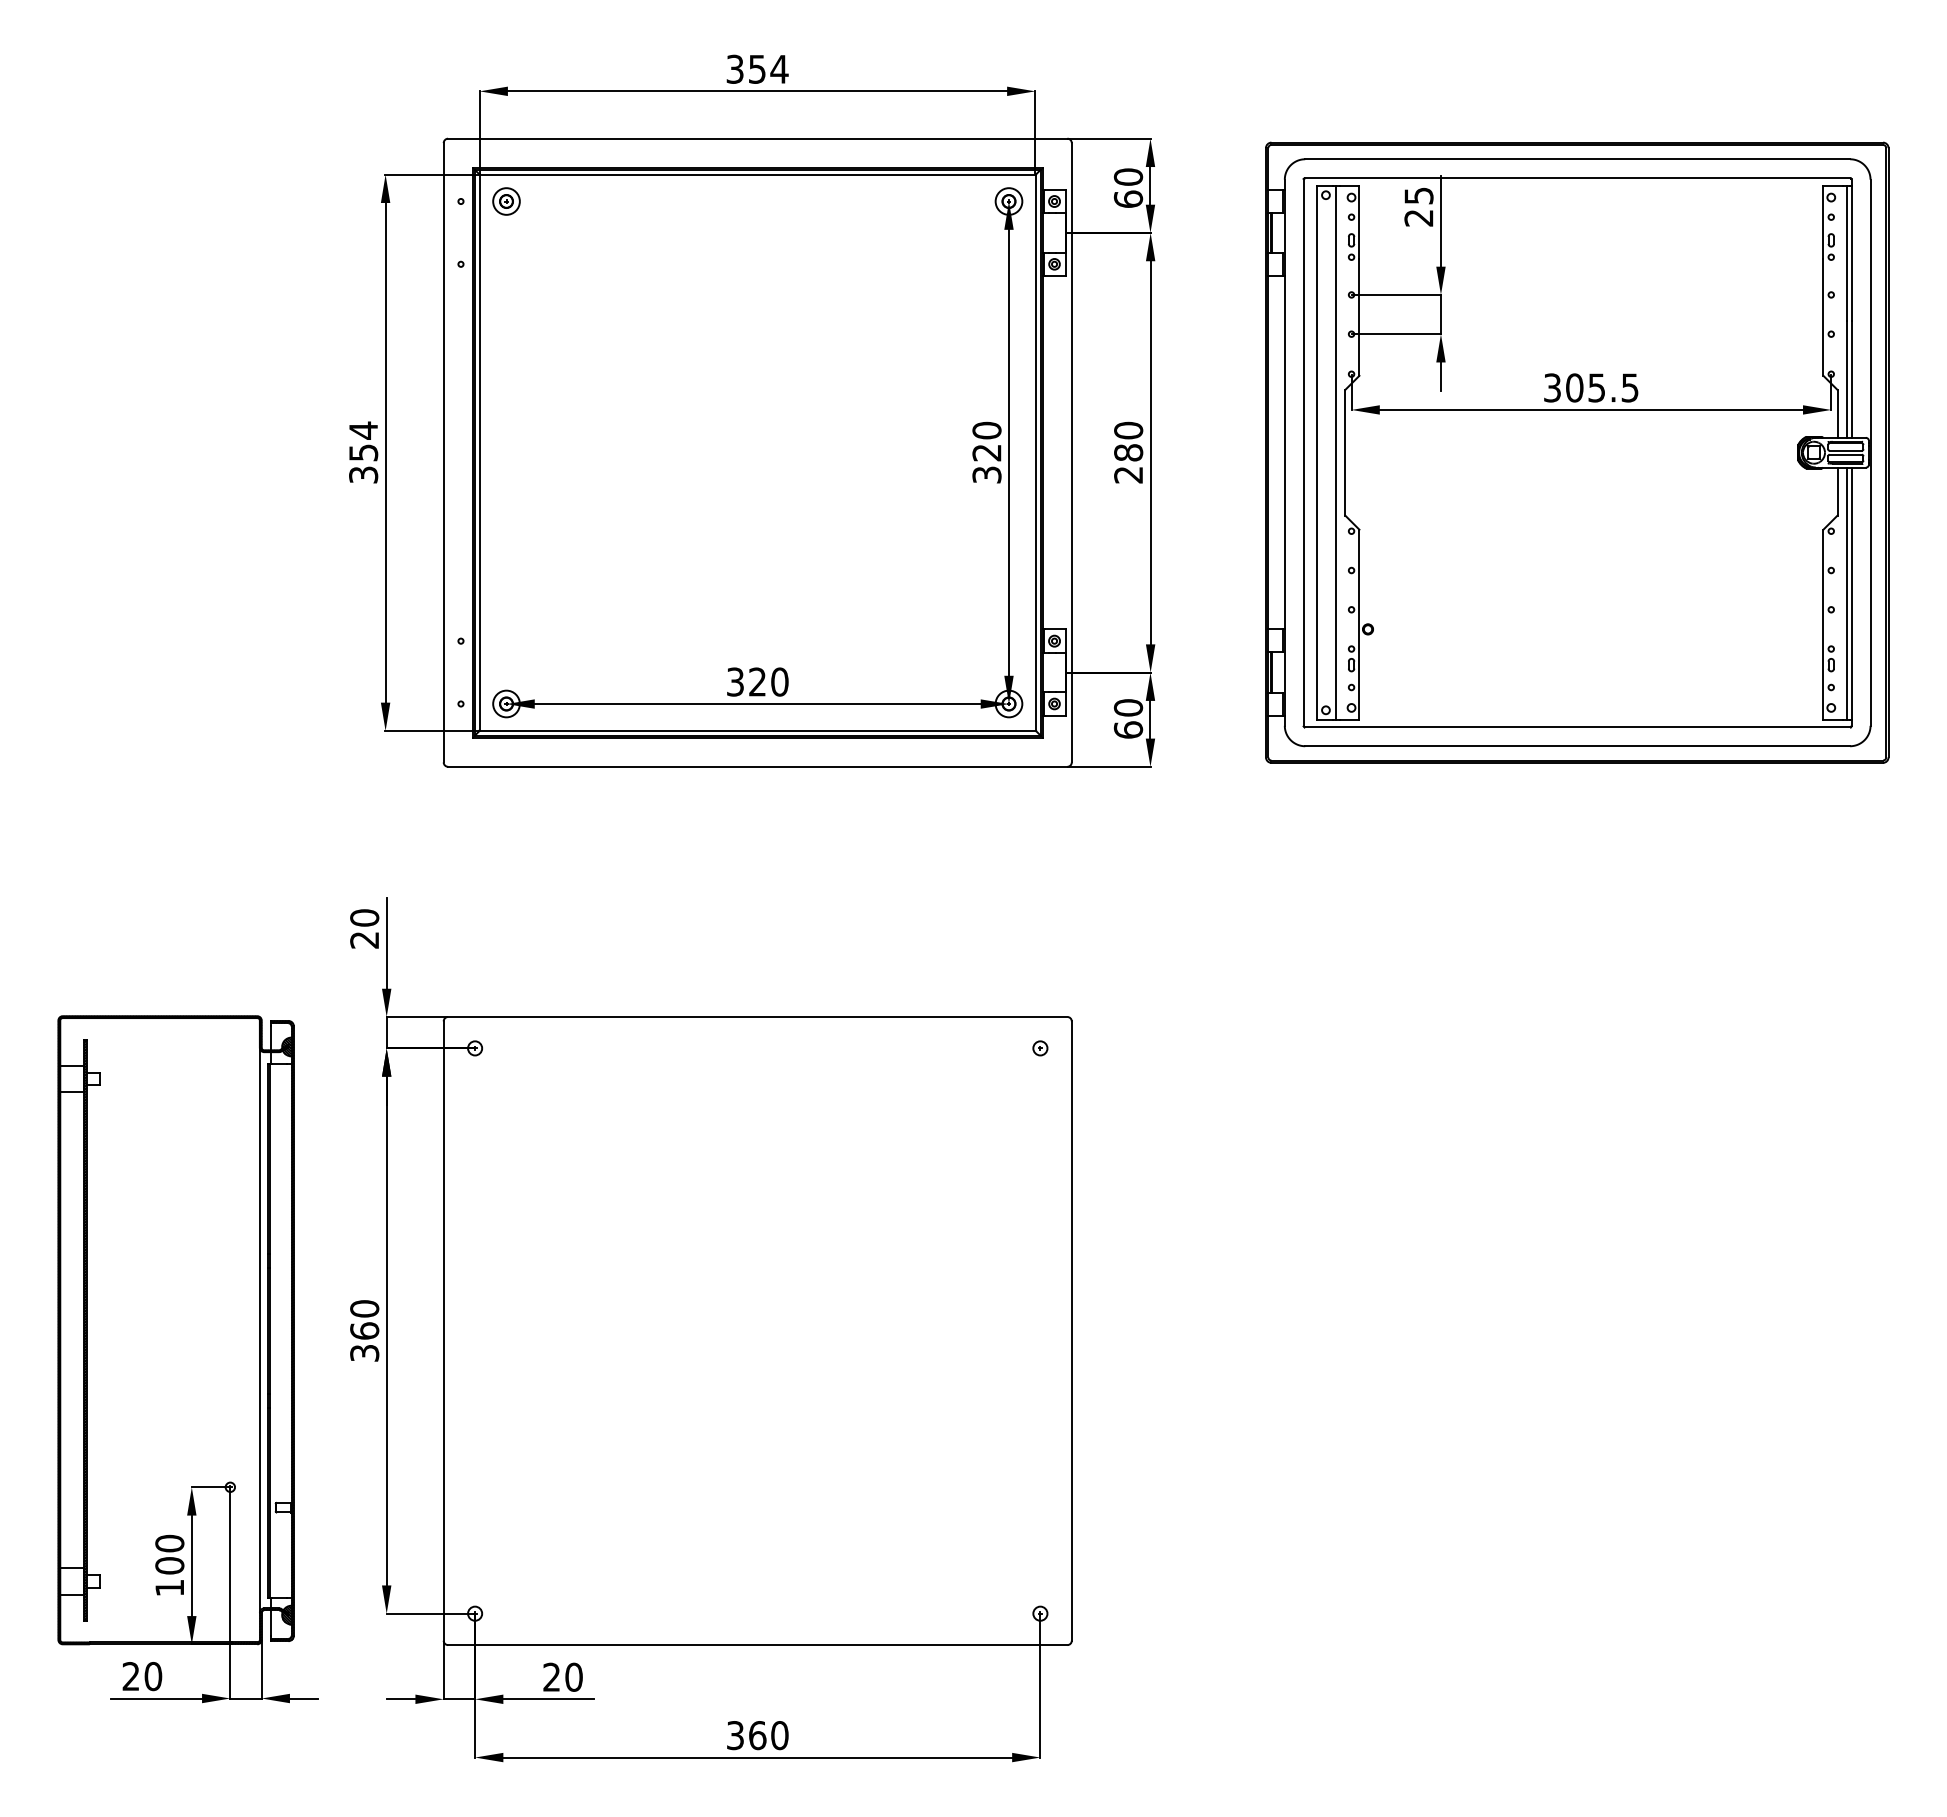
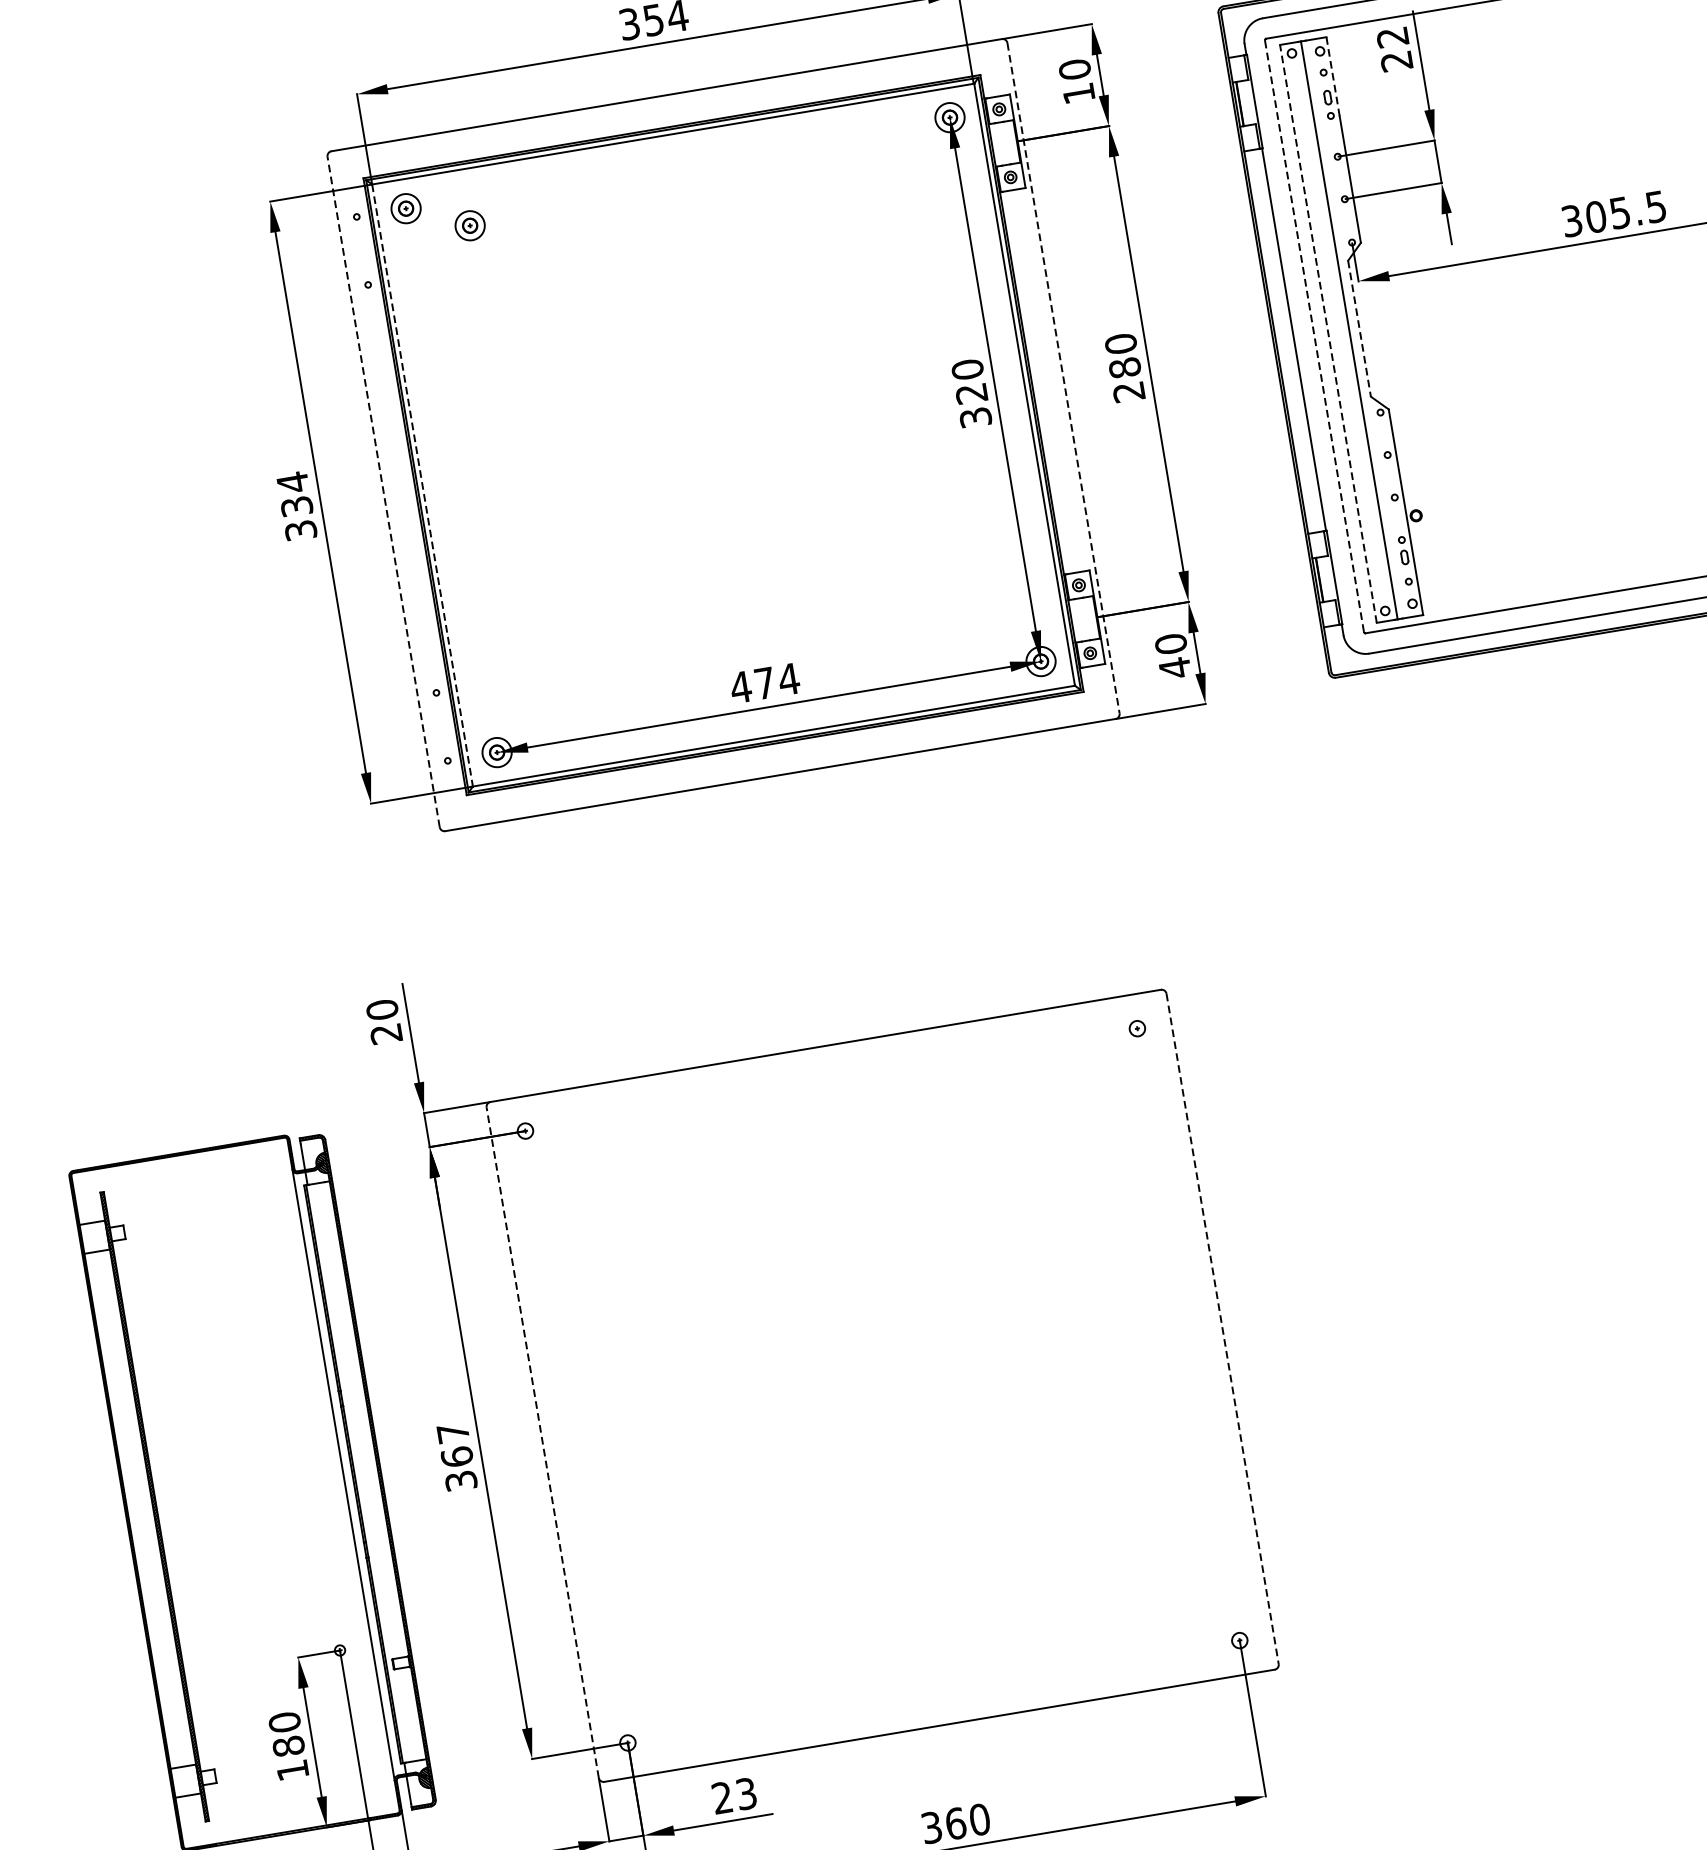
text: (1418, 195) -> (1392, 36), 25 -> 22
text: (1128, 198) -> (1078, 92), 60 -> 10
line: (1359, 222) -> (1333, 76), solid -> dashed
part: (561, 226) -> (470, 225), added
text: (363, 452) -> (296, 506), 354 -> 334
line: (443, 452) -> (383, 491), solid -> dashed
line: (1071, 452) -> (1063, 378), solid -> dashed
line: (1303, 452) -> (1314, 335), solid -> dashed
line: (1316, 452) -> (1328, 333), solid -> dashed
line: (1345, 452) -> (1359, 328), solid -> dashed
line: (479, 453) -> (422, 486), solid -> dashed
text: (757, 681) -> (764, 682), 320 -> 474
text: (1128, 730) -> (1175, 668), 60 -> 40
text: (364, 1308) -> (452, 1432), 360 -> 367
line: (443, 1331) -> (542, 1443), solid -> dashed
line: (1071, 1331) -> (1222, 1329), solid -> dashed
text: (170, 1565) -> (289, 1745), 100 -> 180
text: (573, 1676) -> (745, 1793), 20 -> 23

